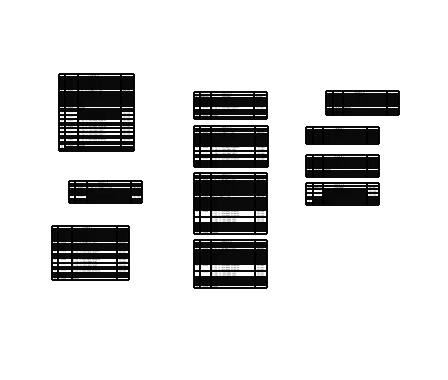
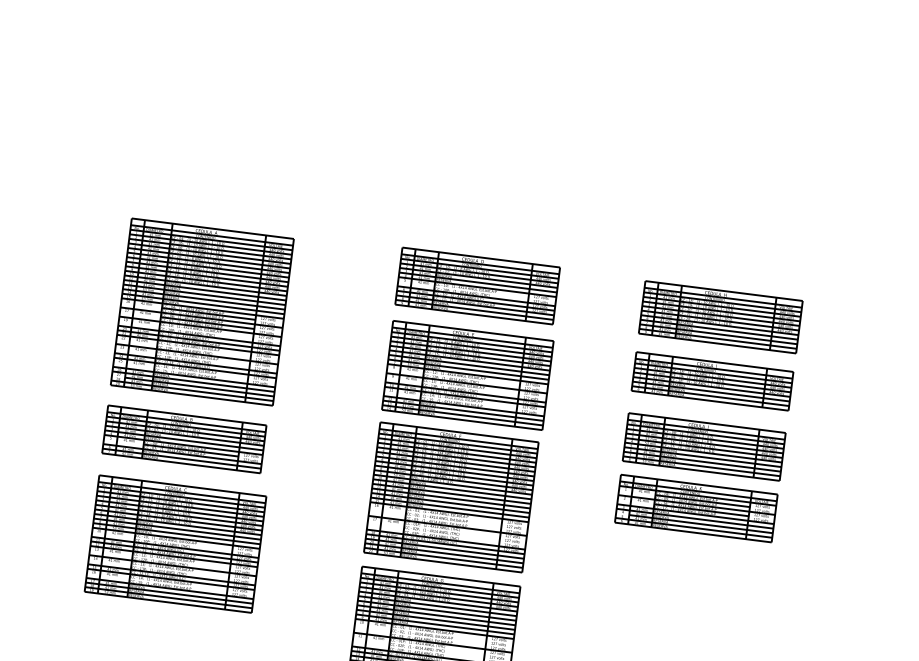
part: (362, 102) -> (720, 316), moved
part: (96, 112) -> (202, 312), moved
part: (90, 252) -> (175, 543), moved

